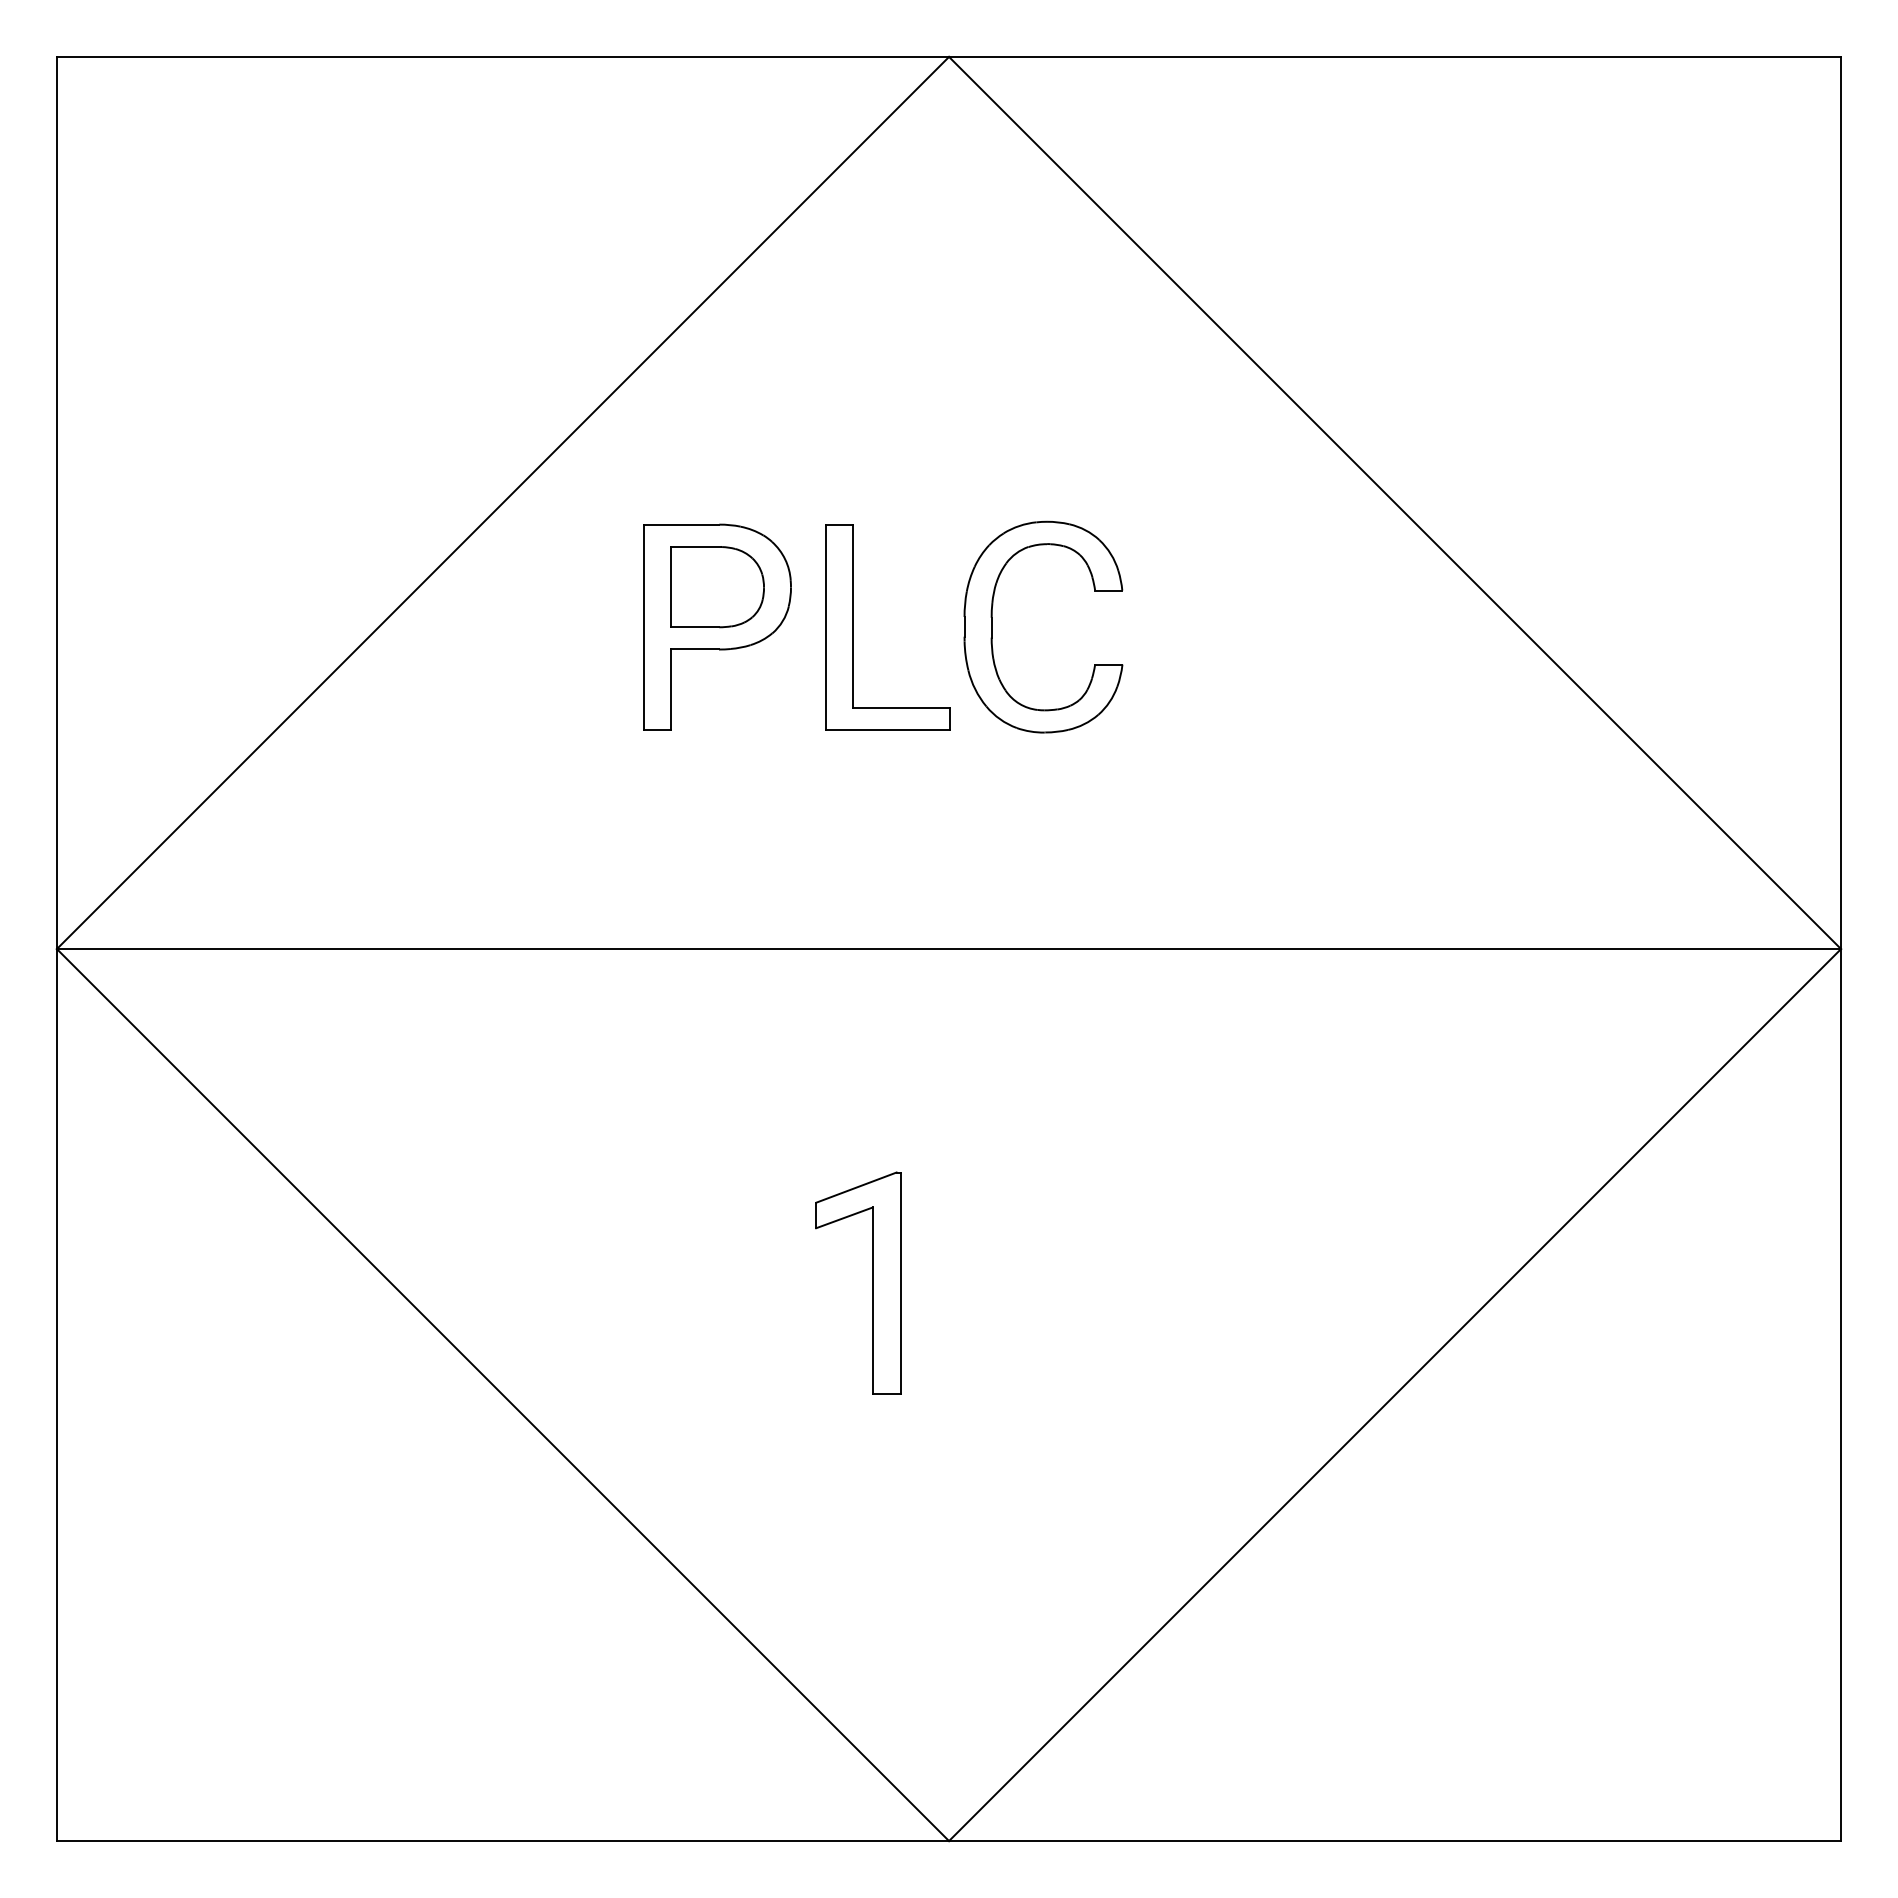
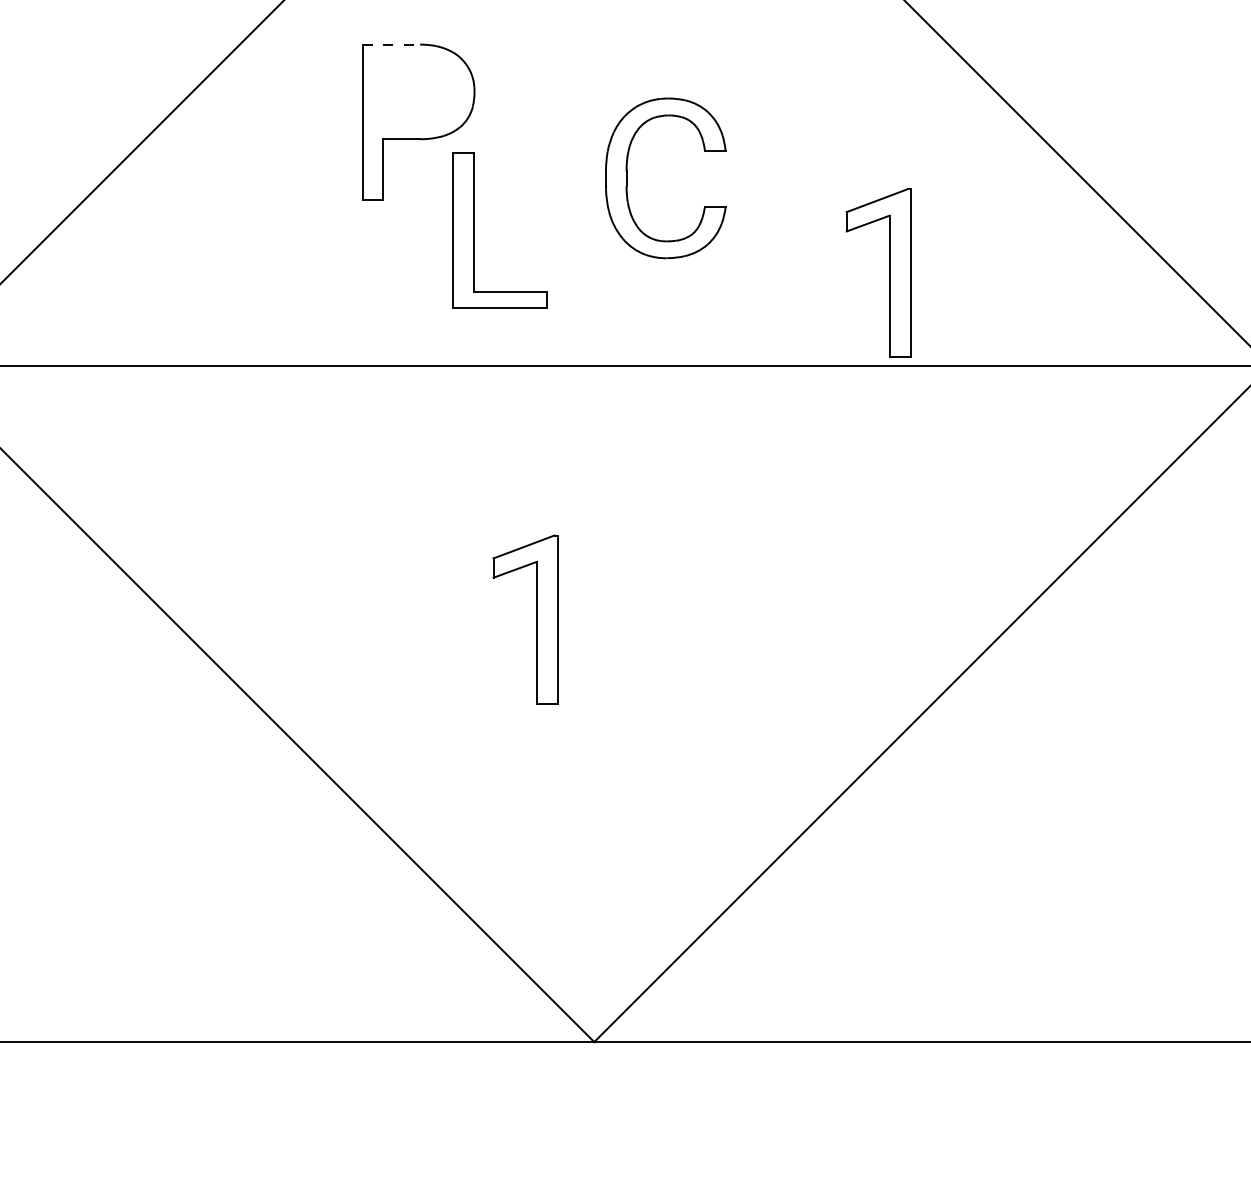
line: (681, 524) -> (391, 44), solid -> dashed
part: (717, 587) -> (418, 92), removed
part: (992, 626) -> (627, 177), moved
part: (853, 627) -> (474, 230), moved
part: (1338, 825) -> (889, 272), added

